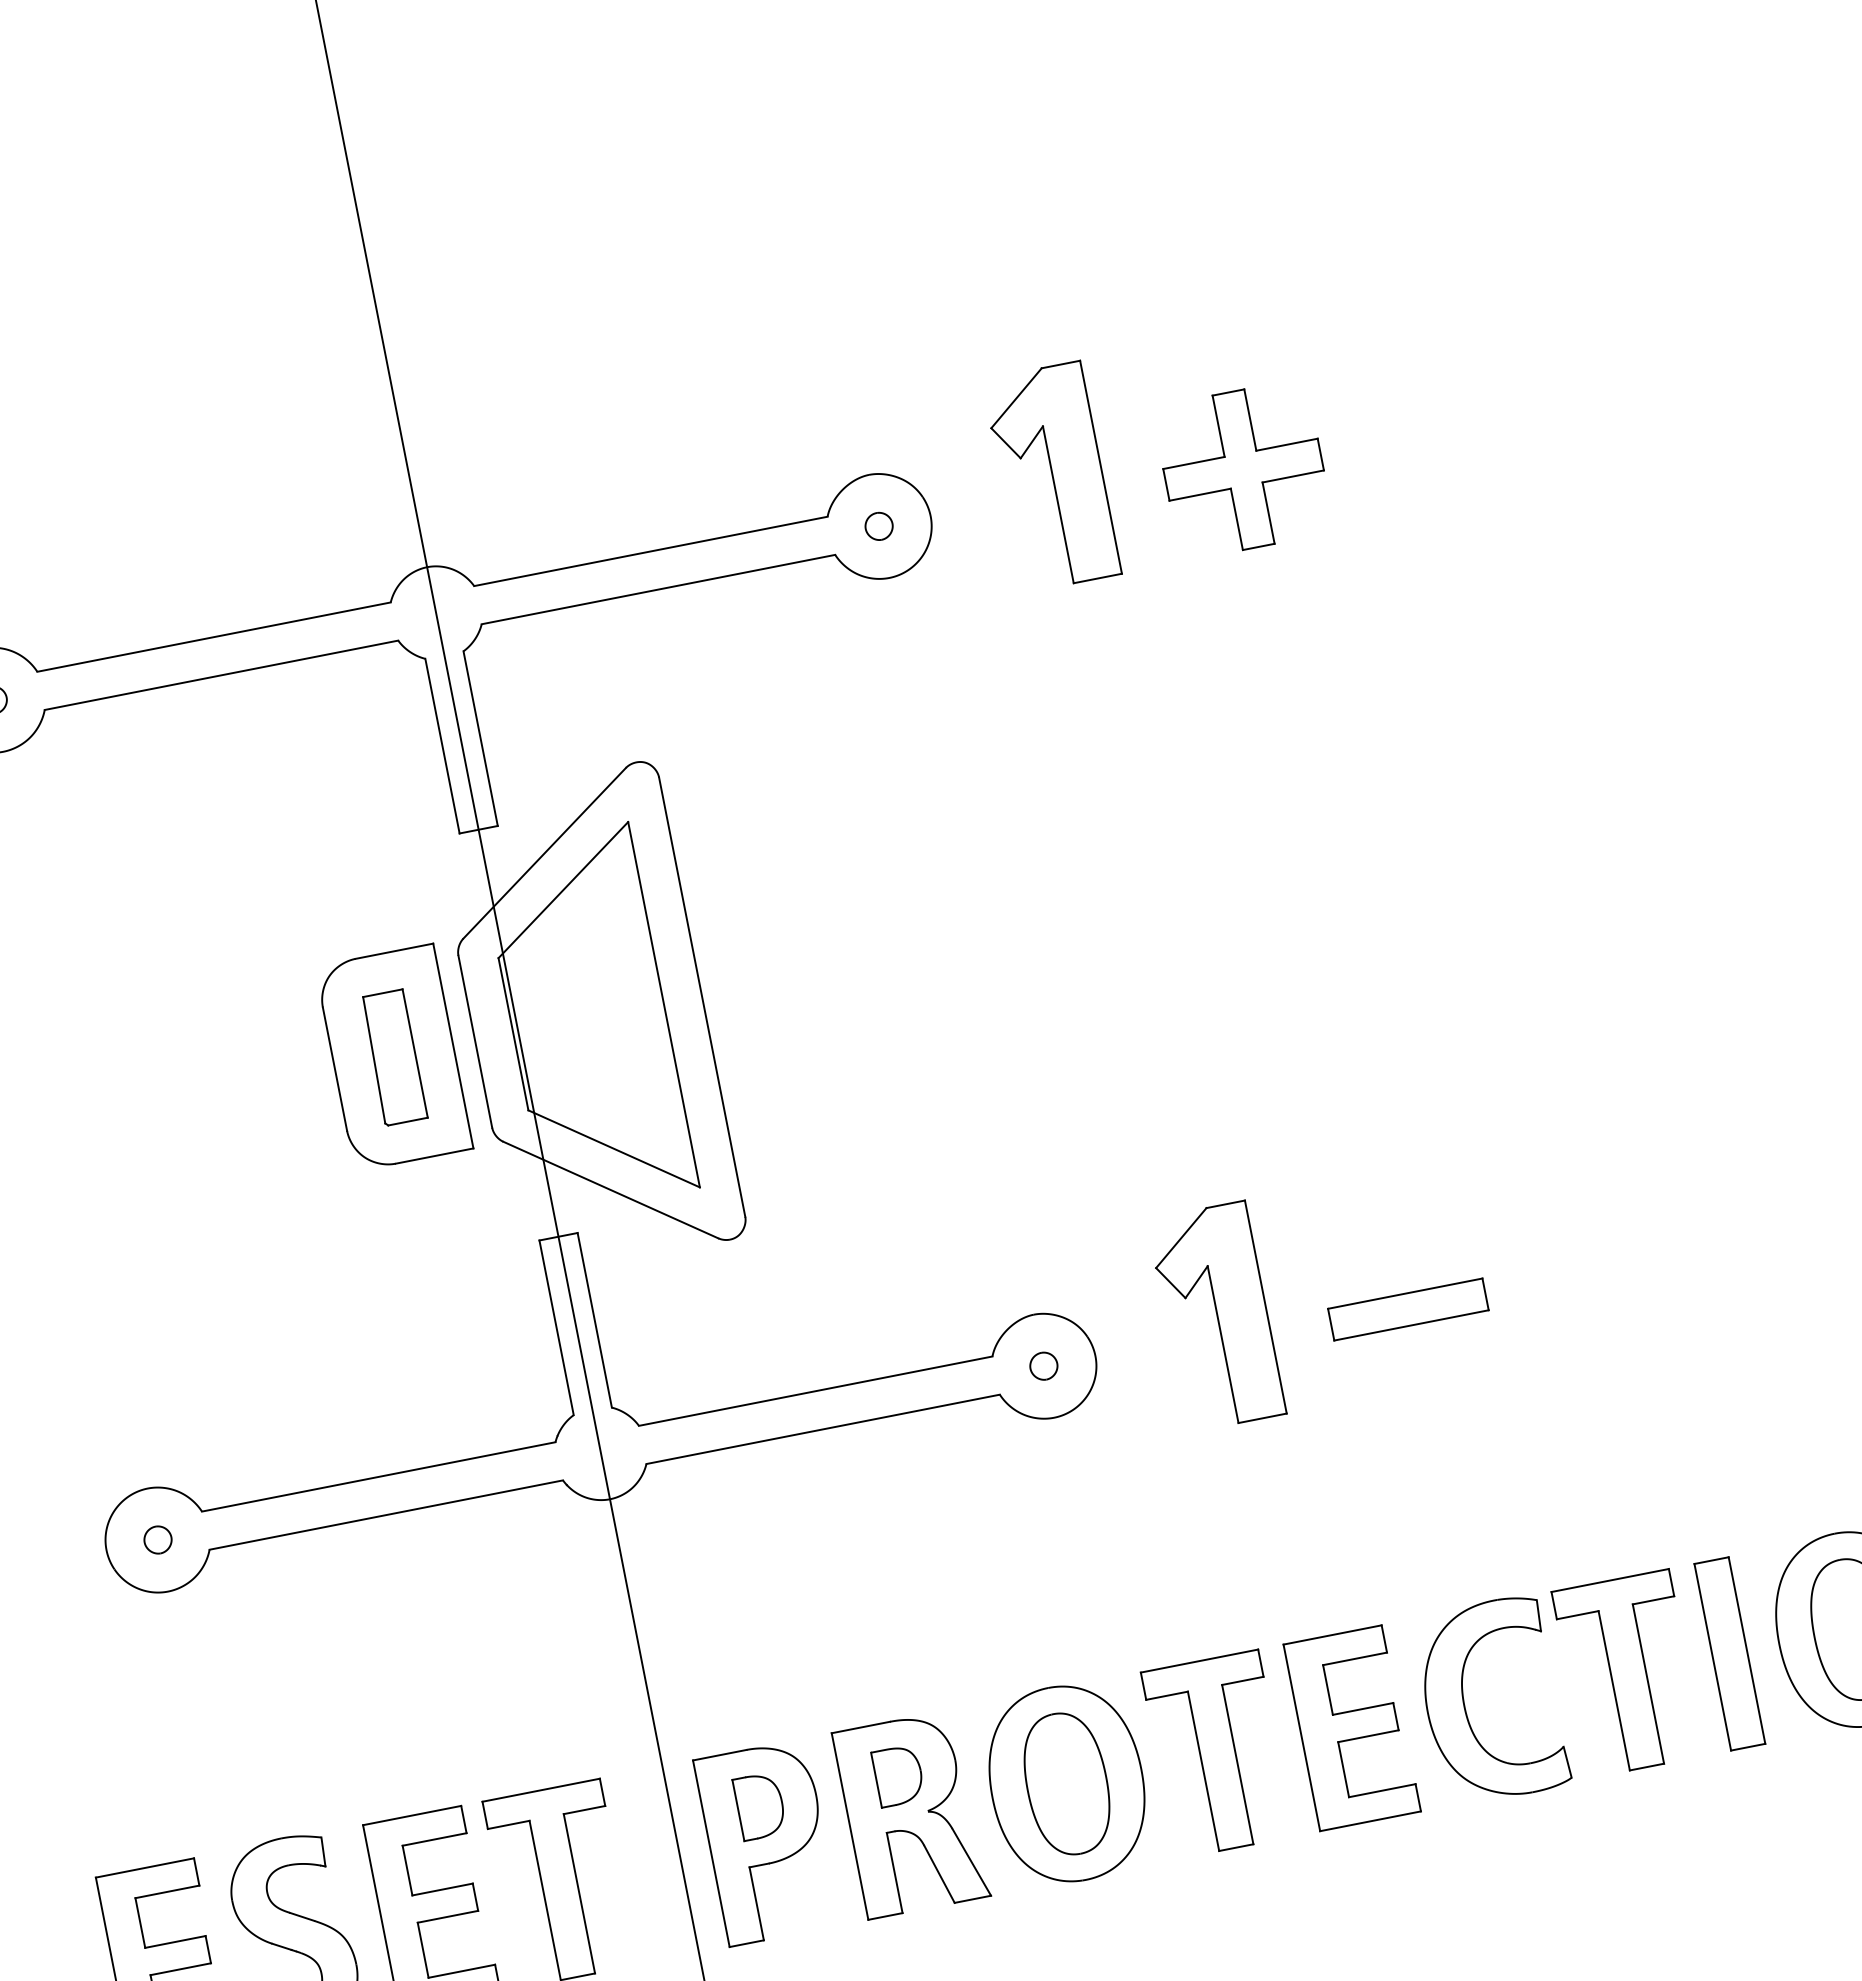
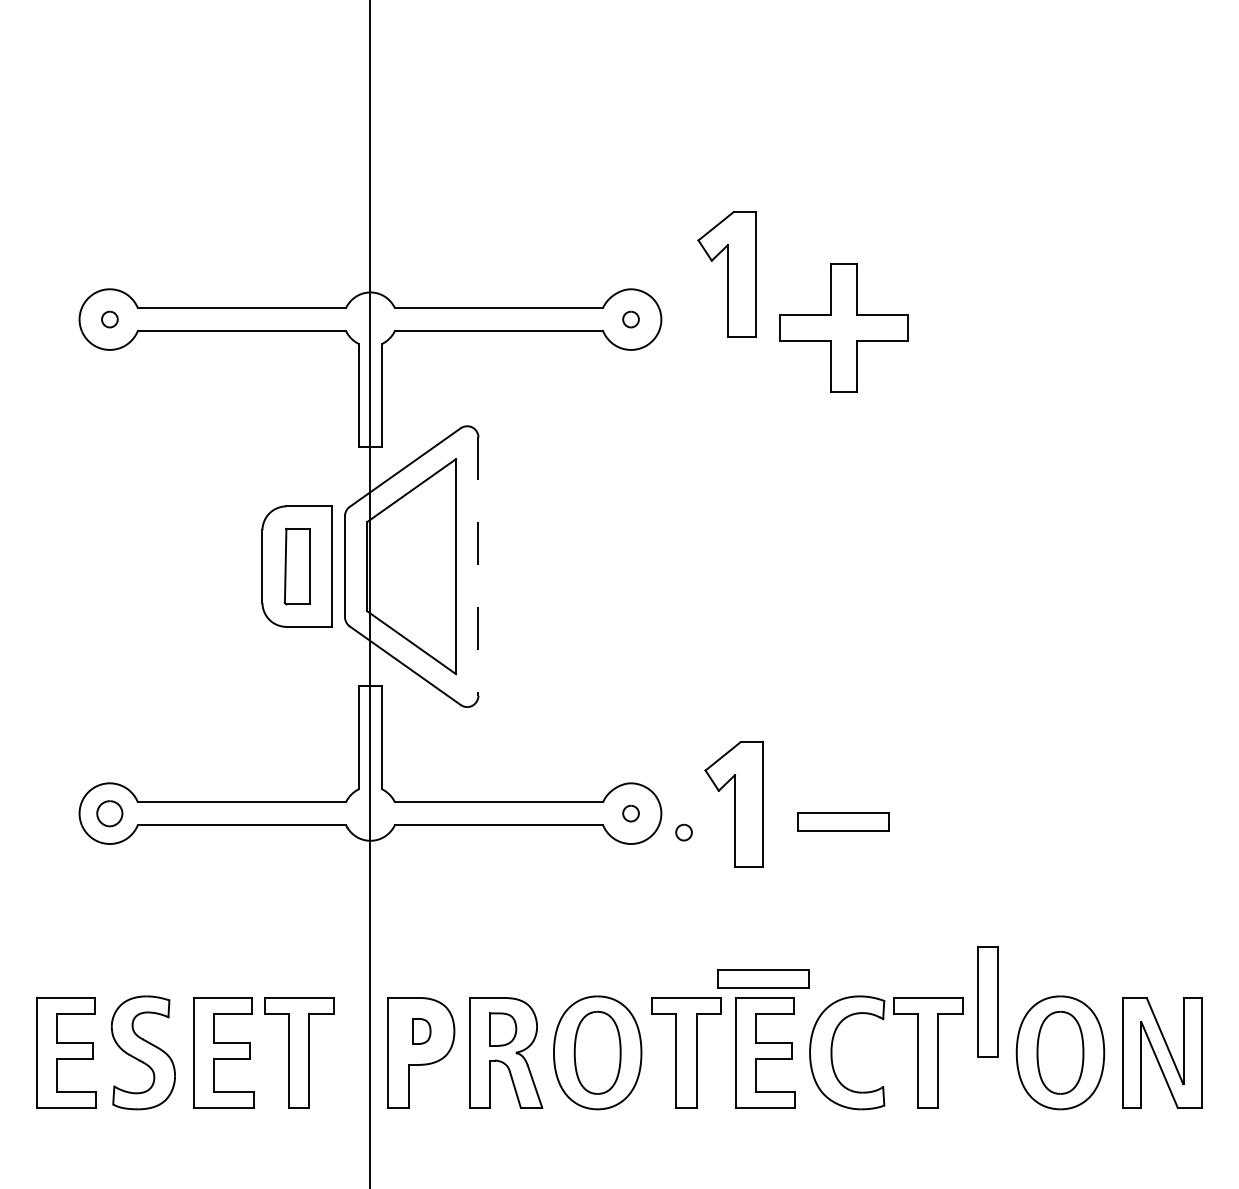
part: (1242, 469) -> (843, 327), size x1.4
part: (1050, 476) -> (726, 274), moved
line: (702, 998) -> (478, 567), solid -> dashed
part: (1139, 1380) -> (683, 832), added
part: (157, 1539) -> (109, 813), size x1.6
part: (1324, 1602) -> (763, 978), added
part: (1729, 1653) -> (987, 1001), moved
part: (760, 1806) -> (421, 1031), size x0.7

